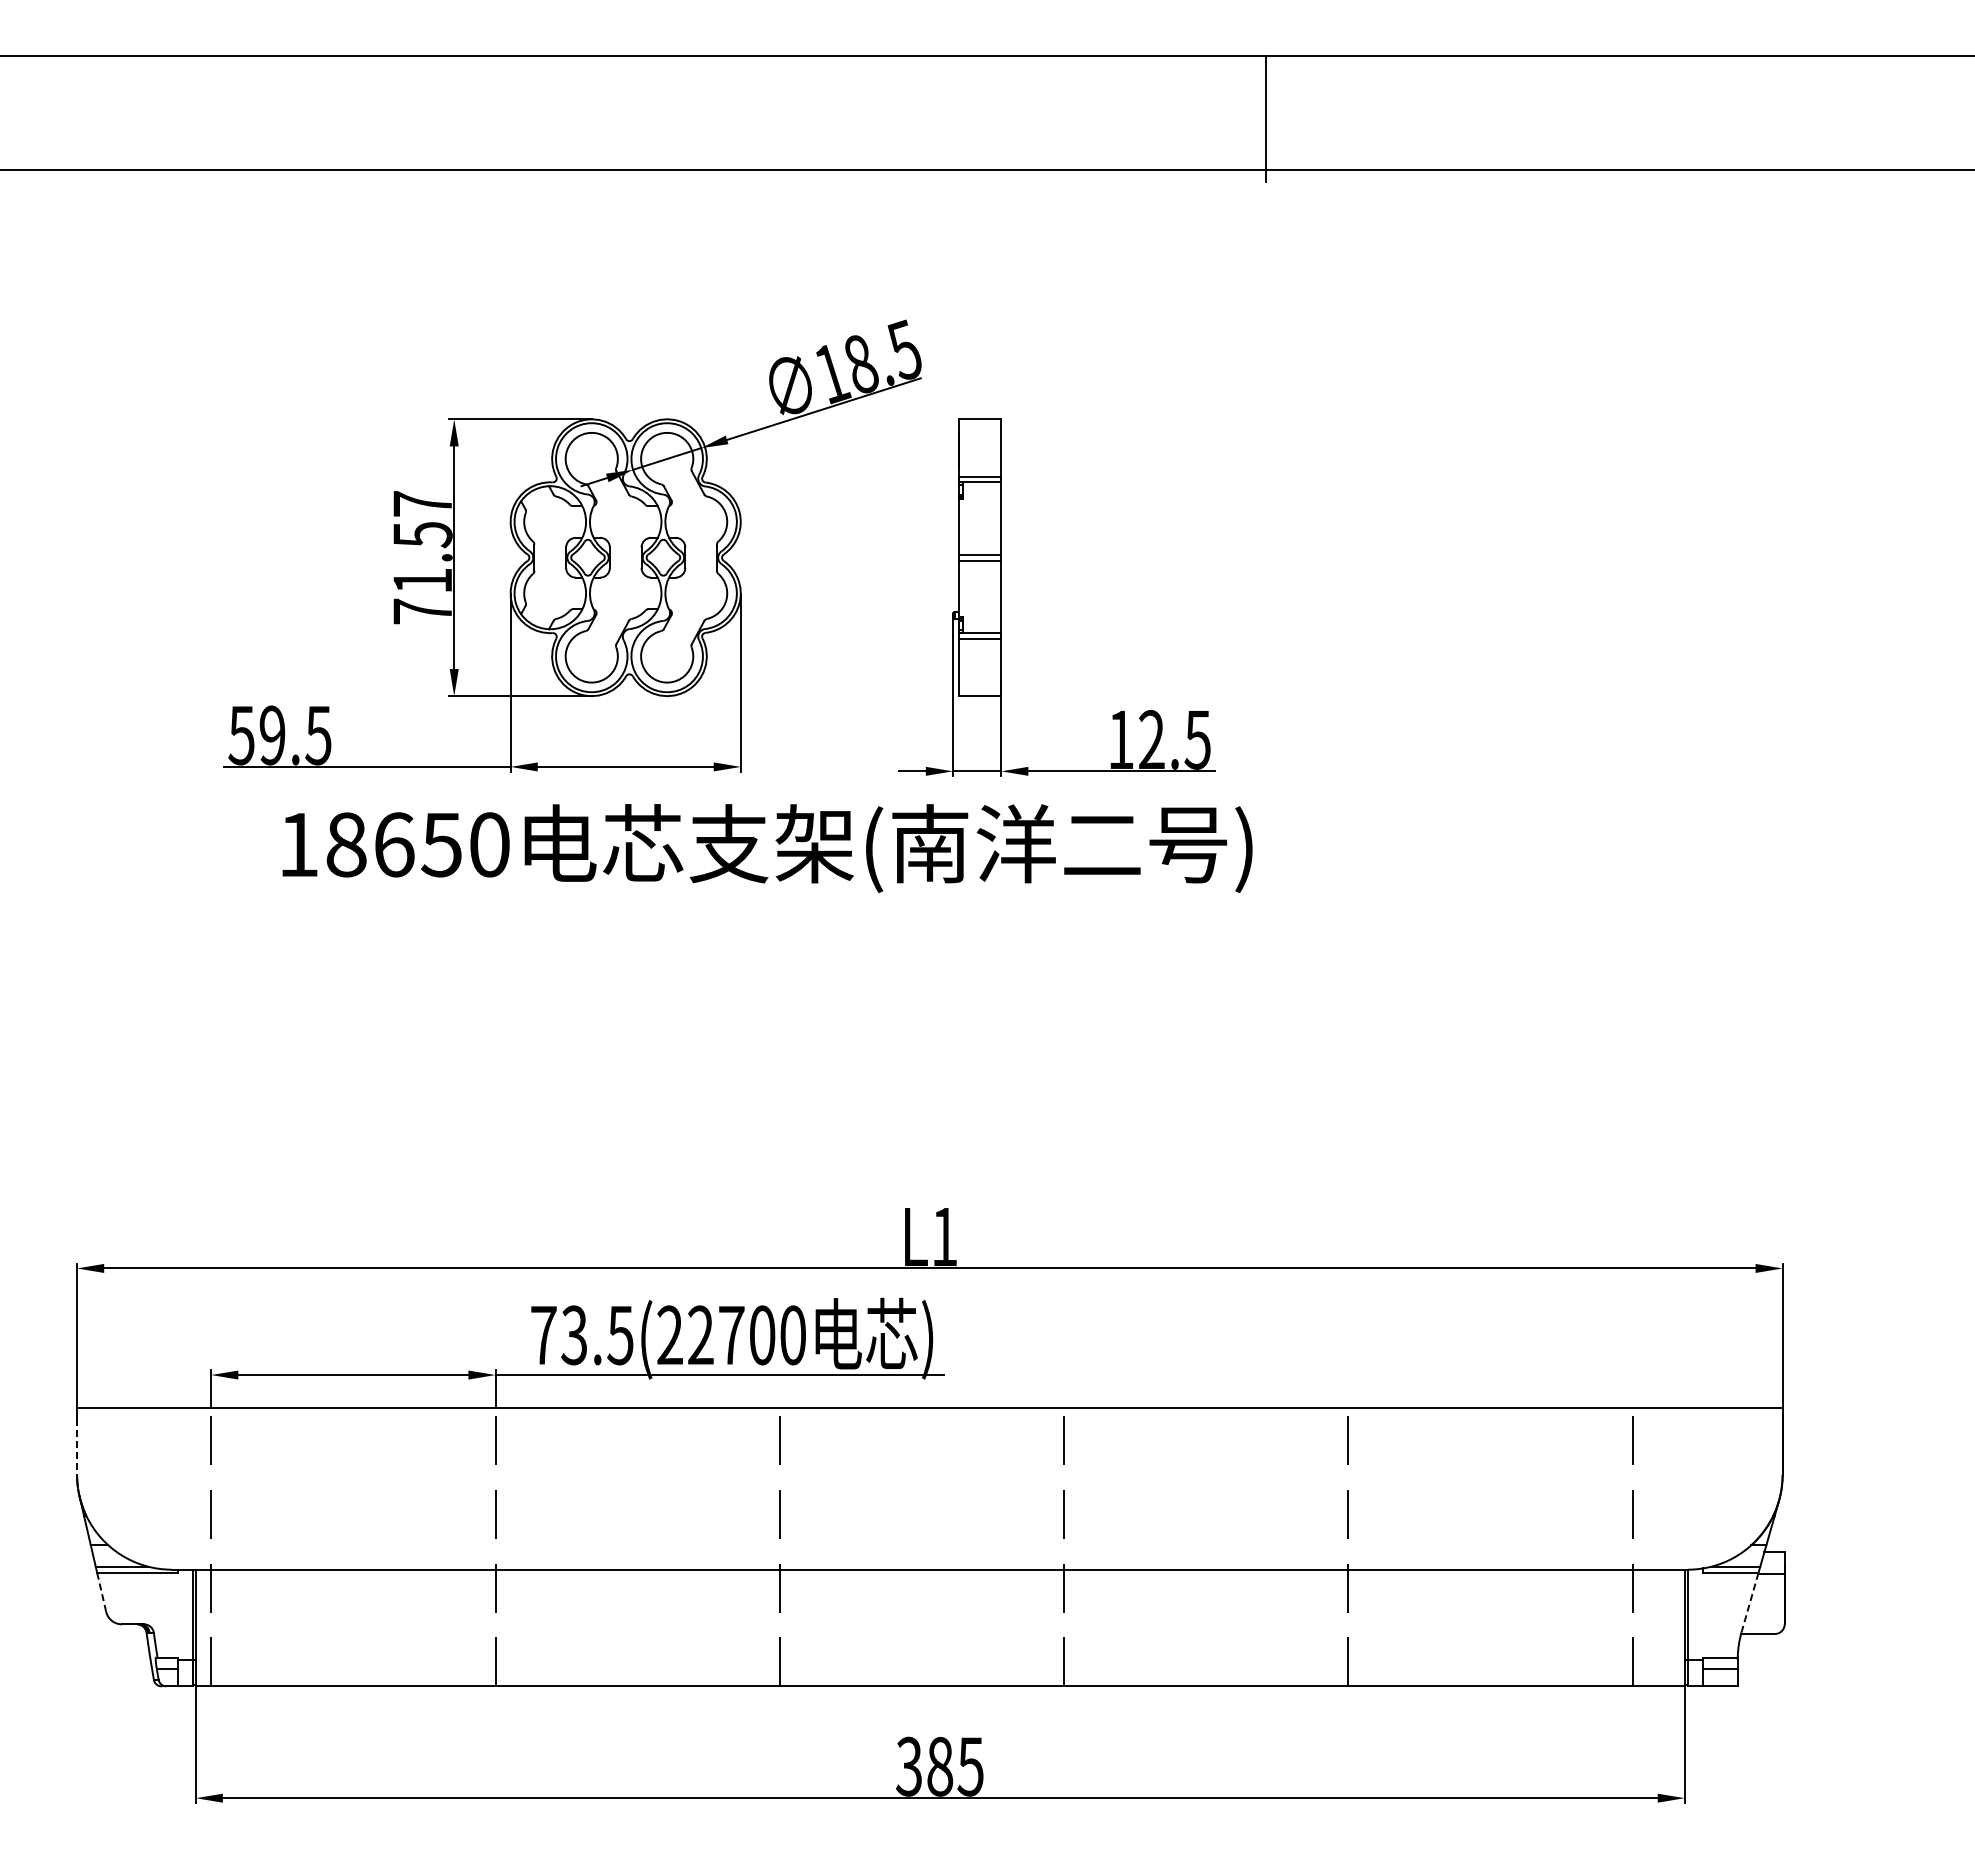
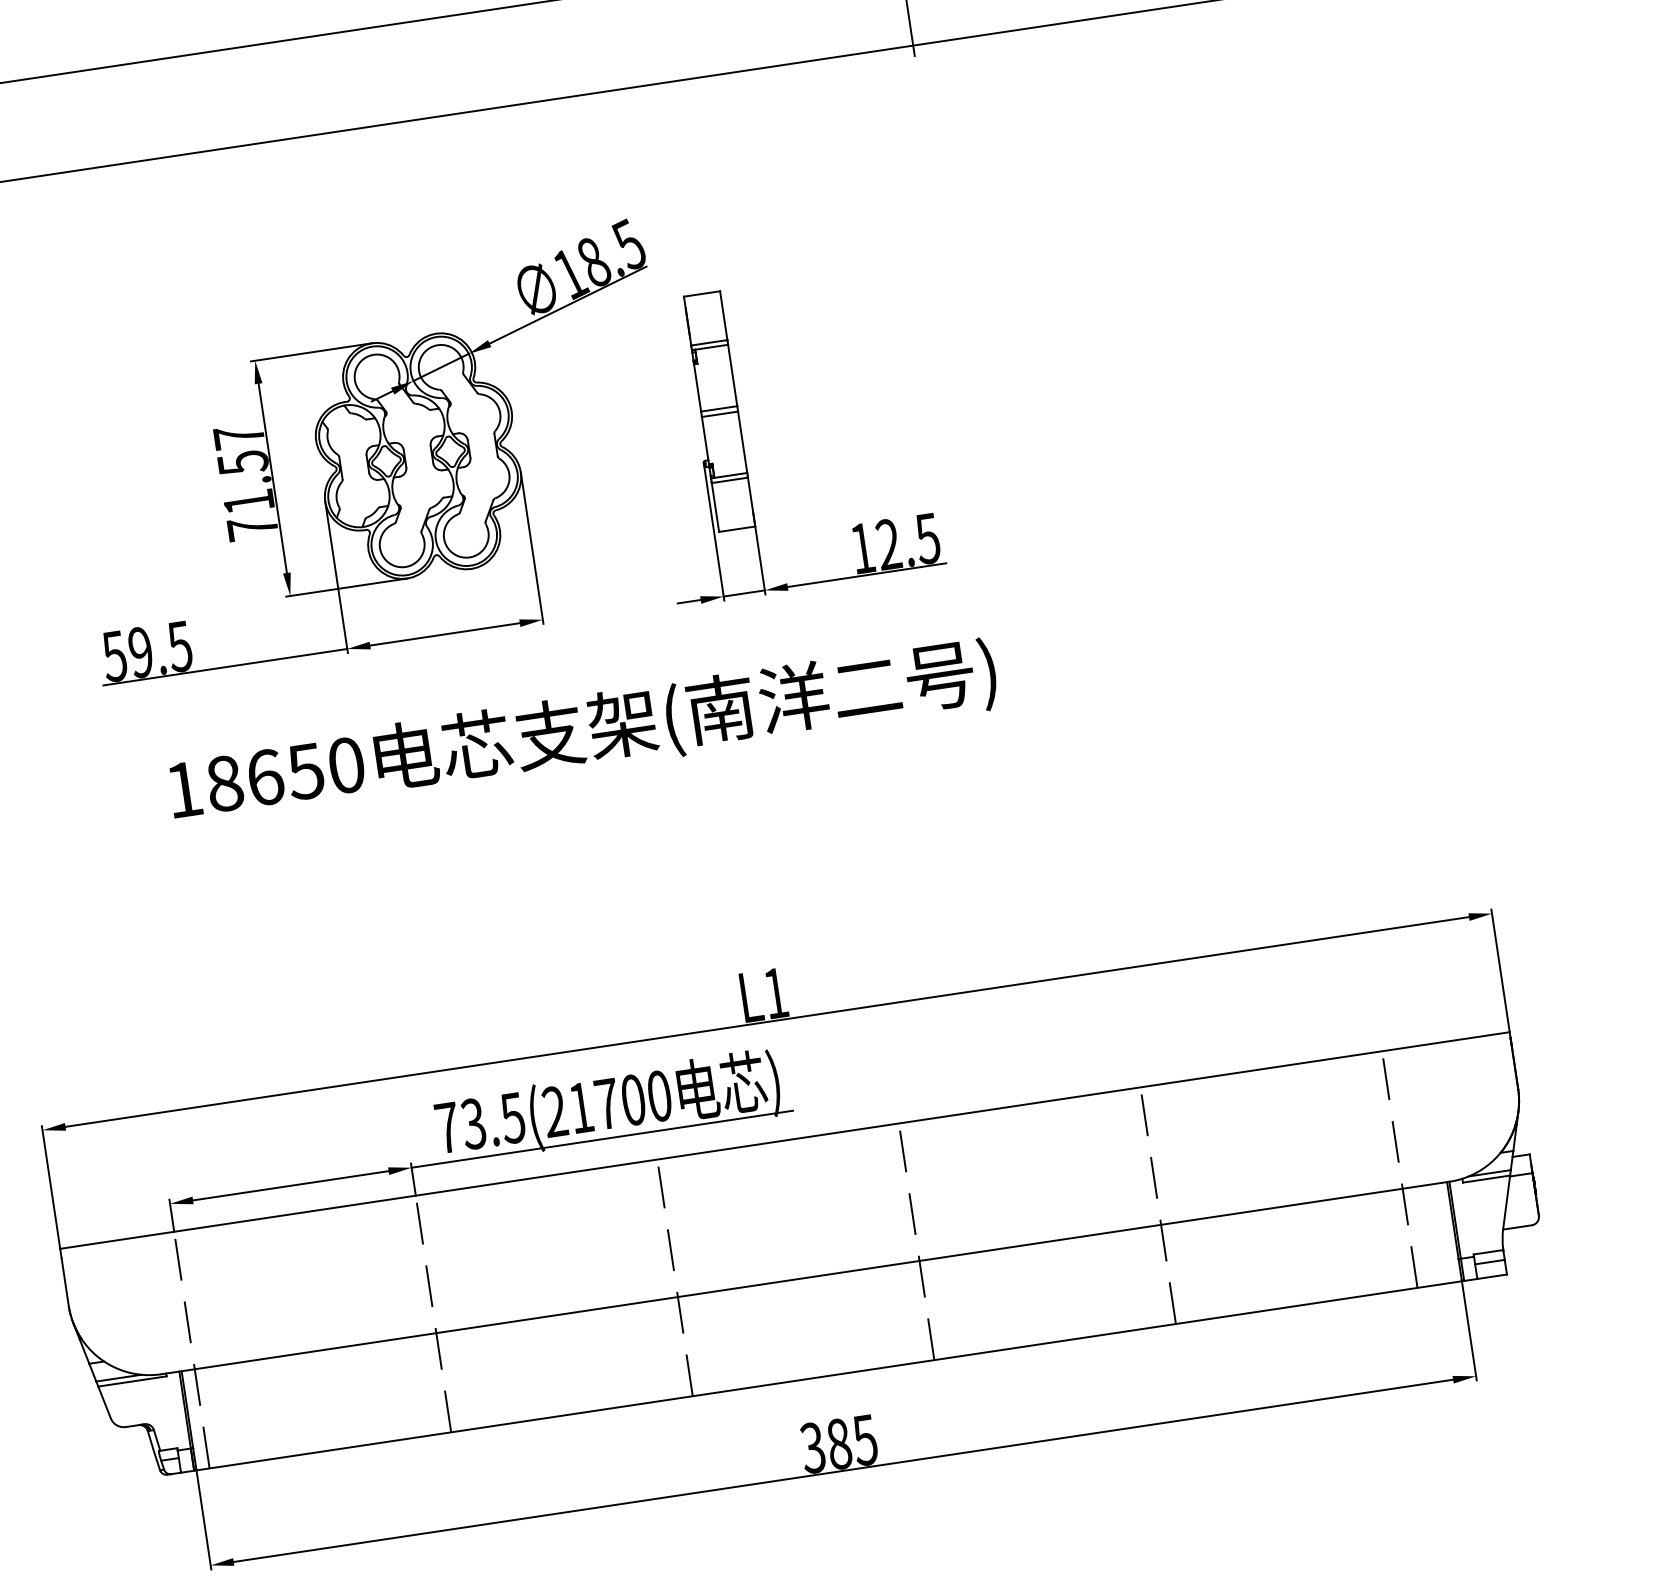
text: (767, 848) -> (583, 733), moved
text: (700, 1334) -> (580, 1107), 73.5(22700 -> 73.5(21700
line: (77, 1447) -> (65, 1282), dashed -> solid
line: (101, 1592) -> (104, 1402), dashed -> solid
line: (1750, 1602) -> (1507, 1201), dashed -> solid

